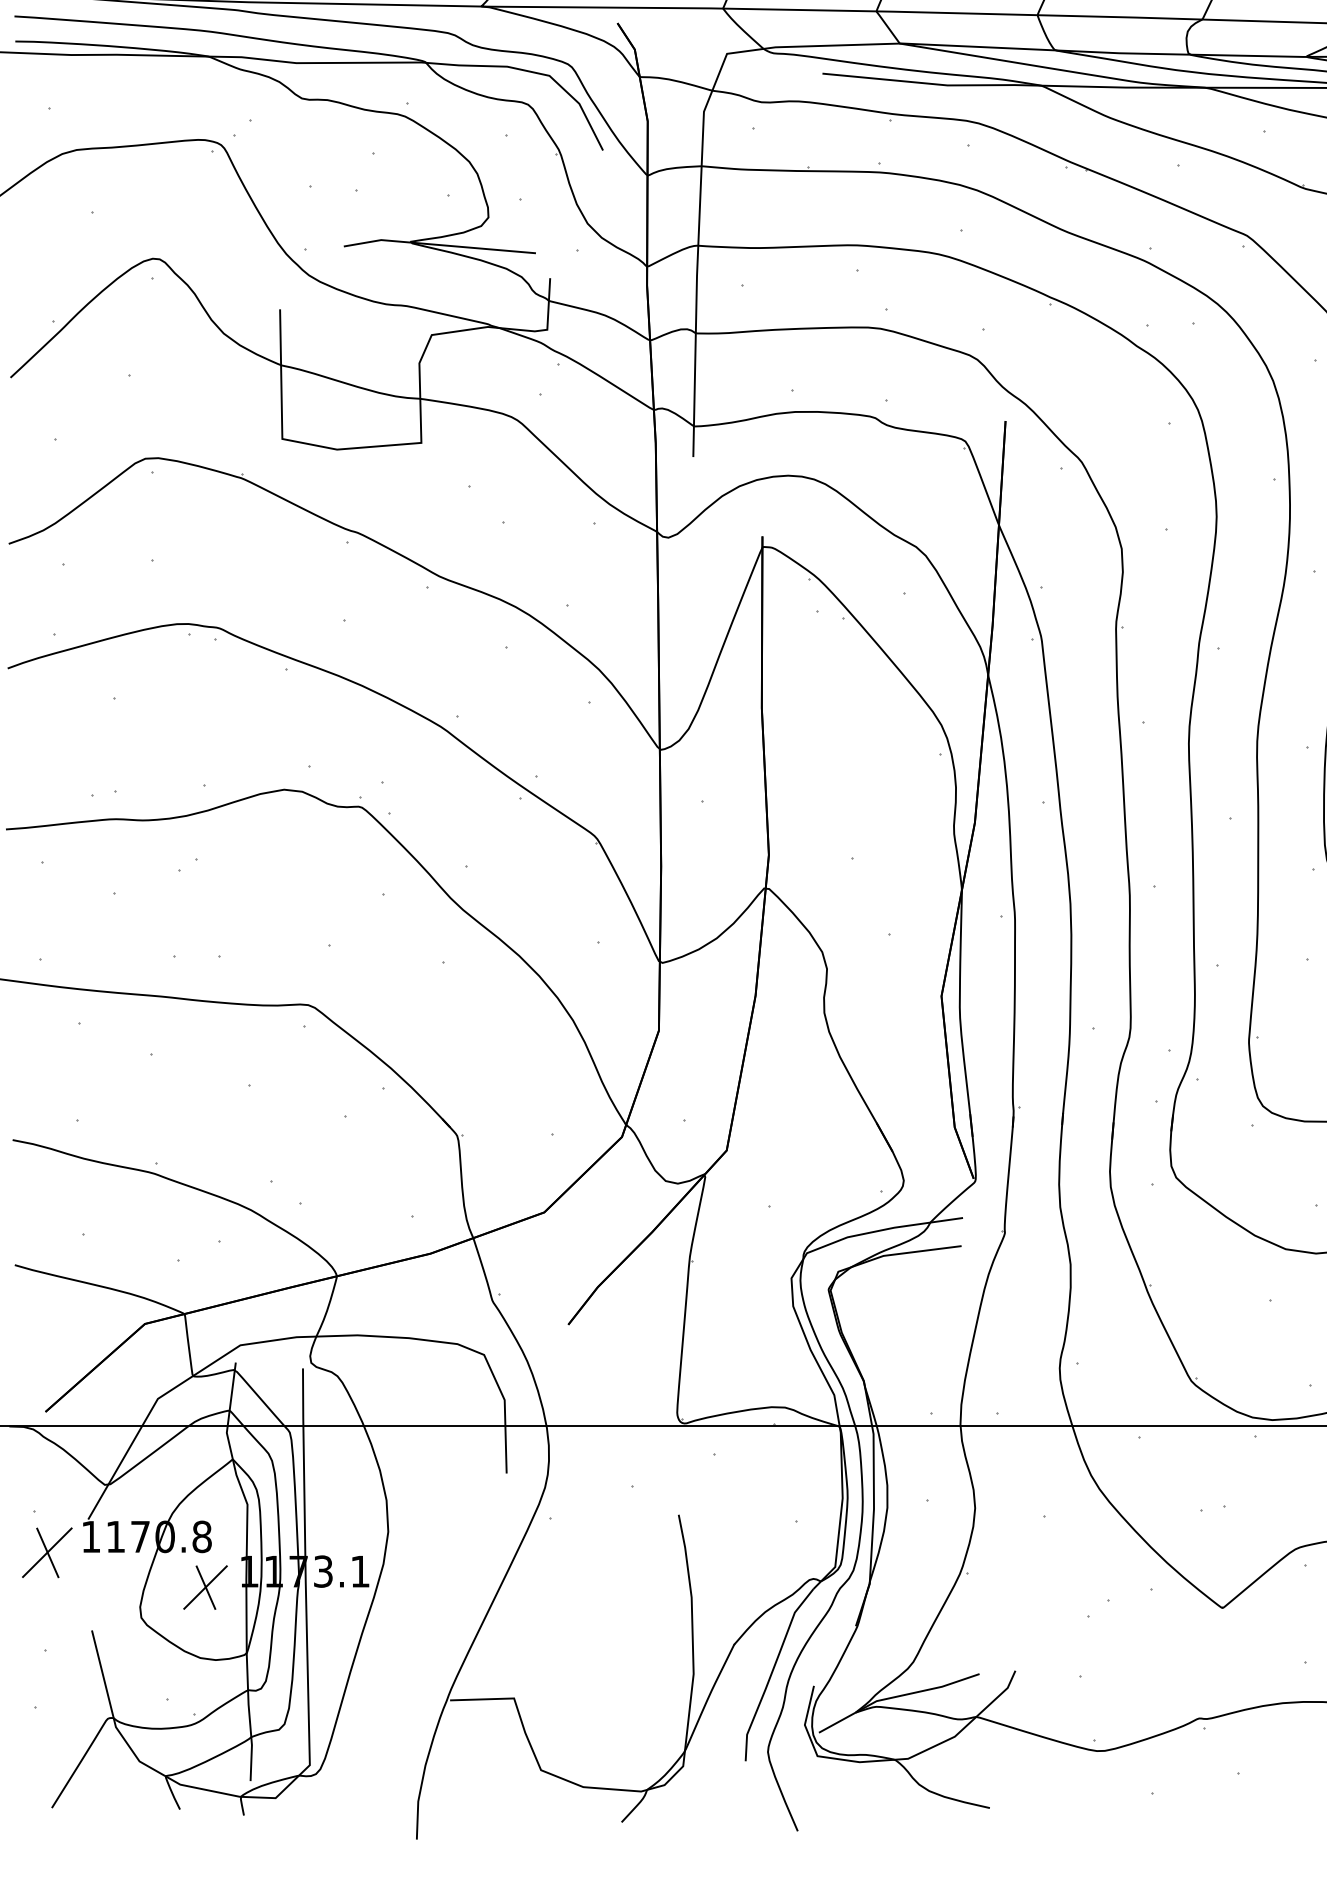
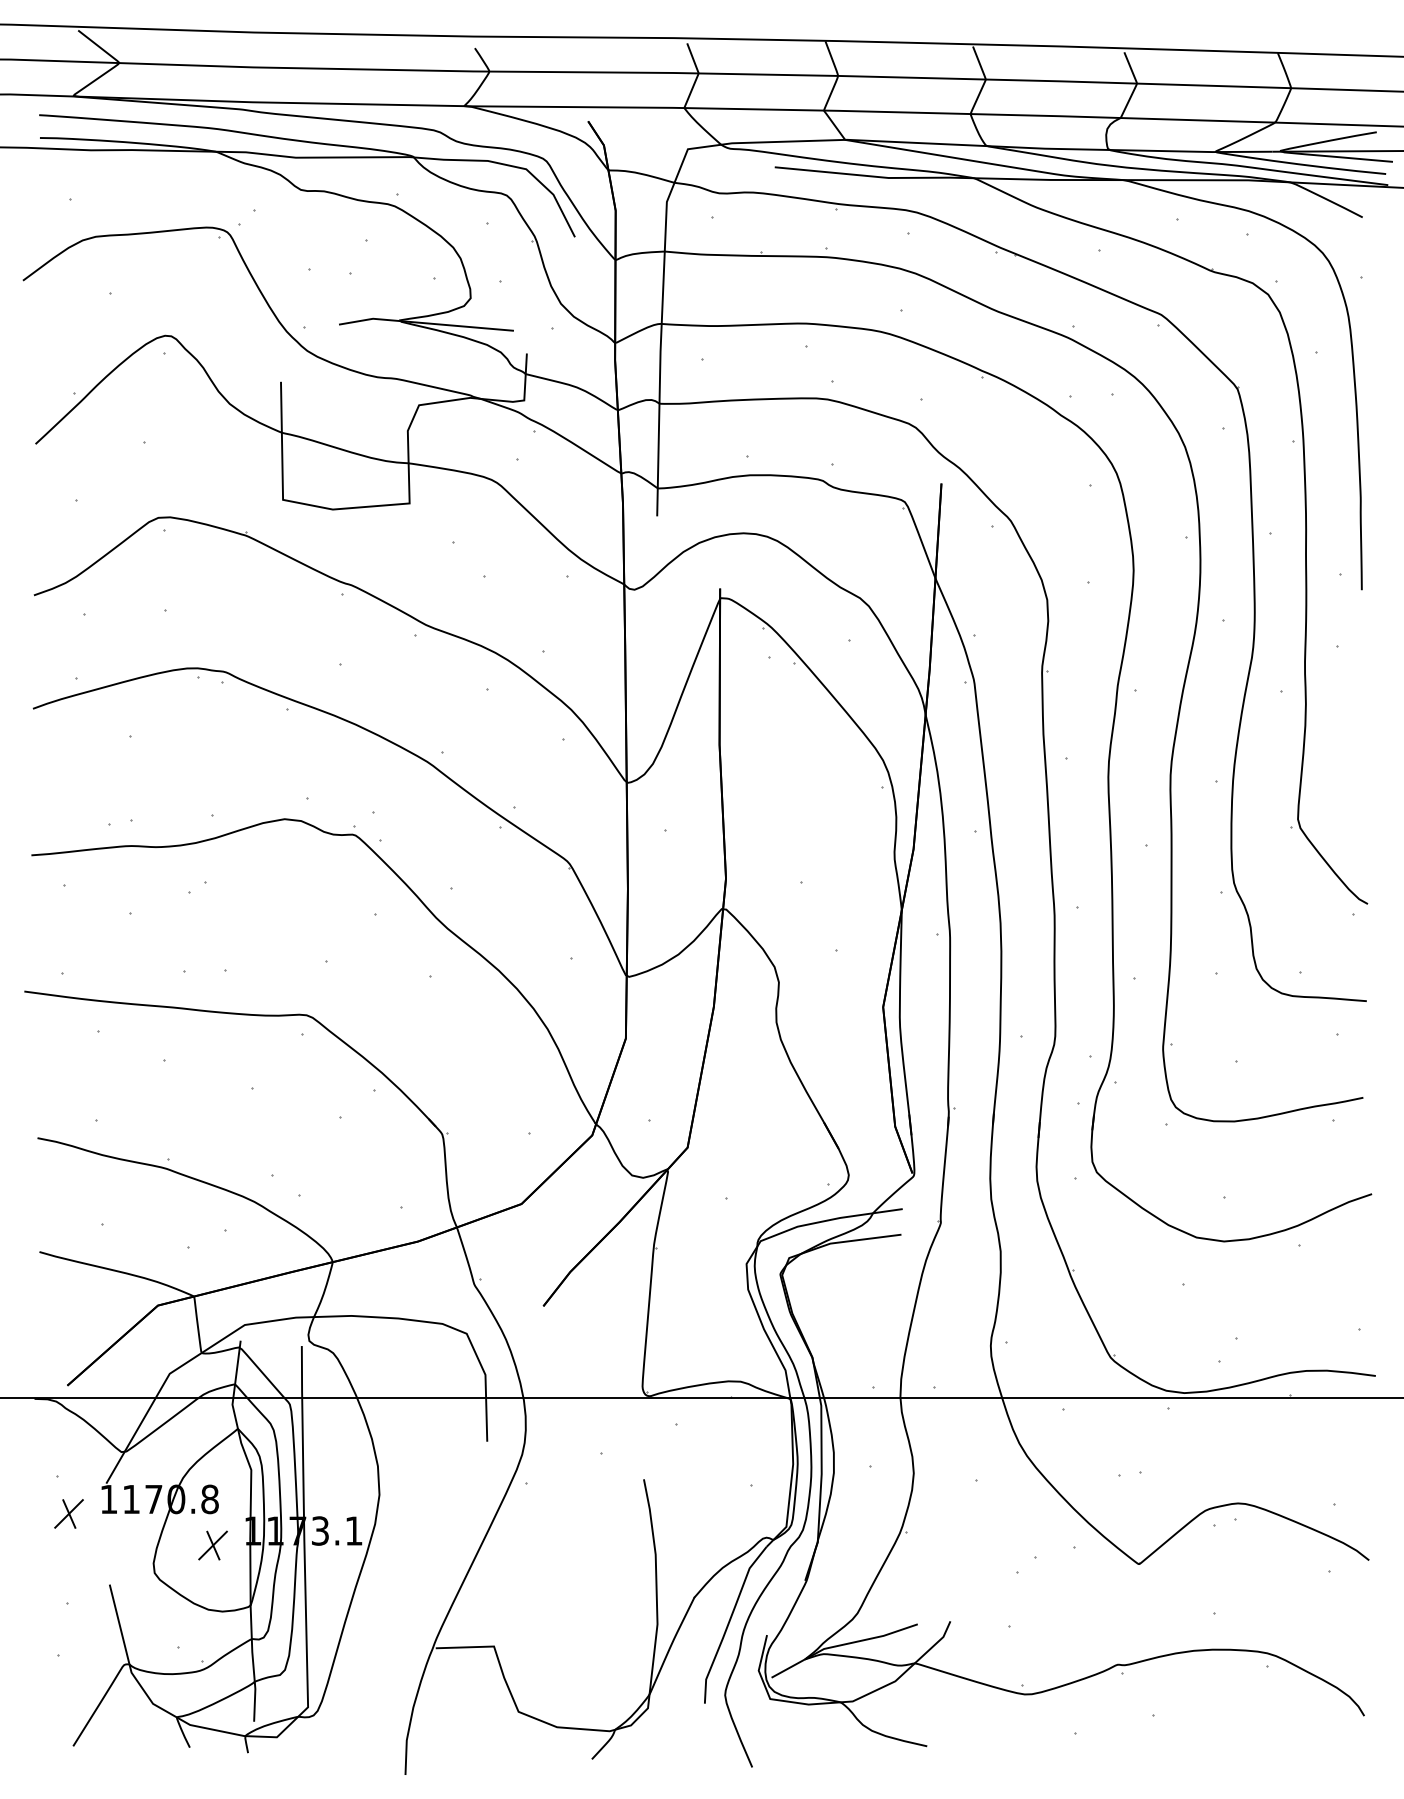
part: (46, 1552) -> (68, 1513), size x0.62
part: (204, 1587) -> (212, 1545), size x0.71

